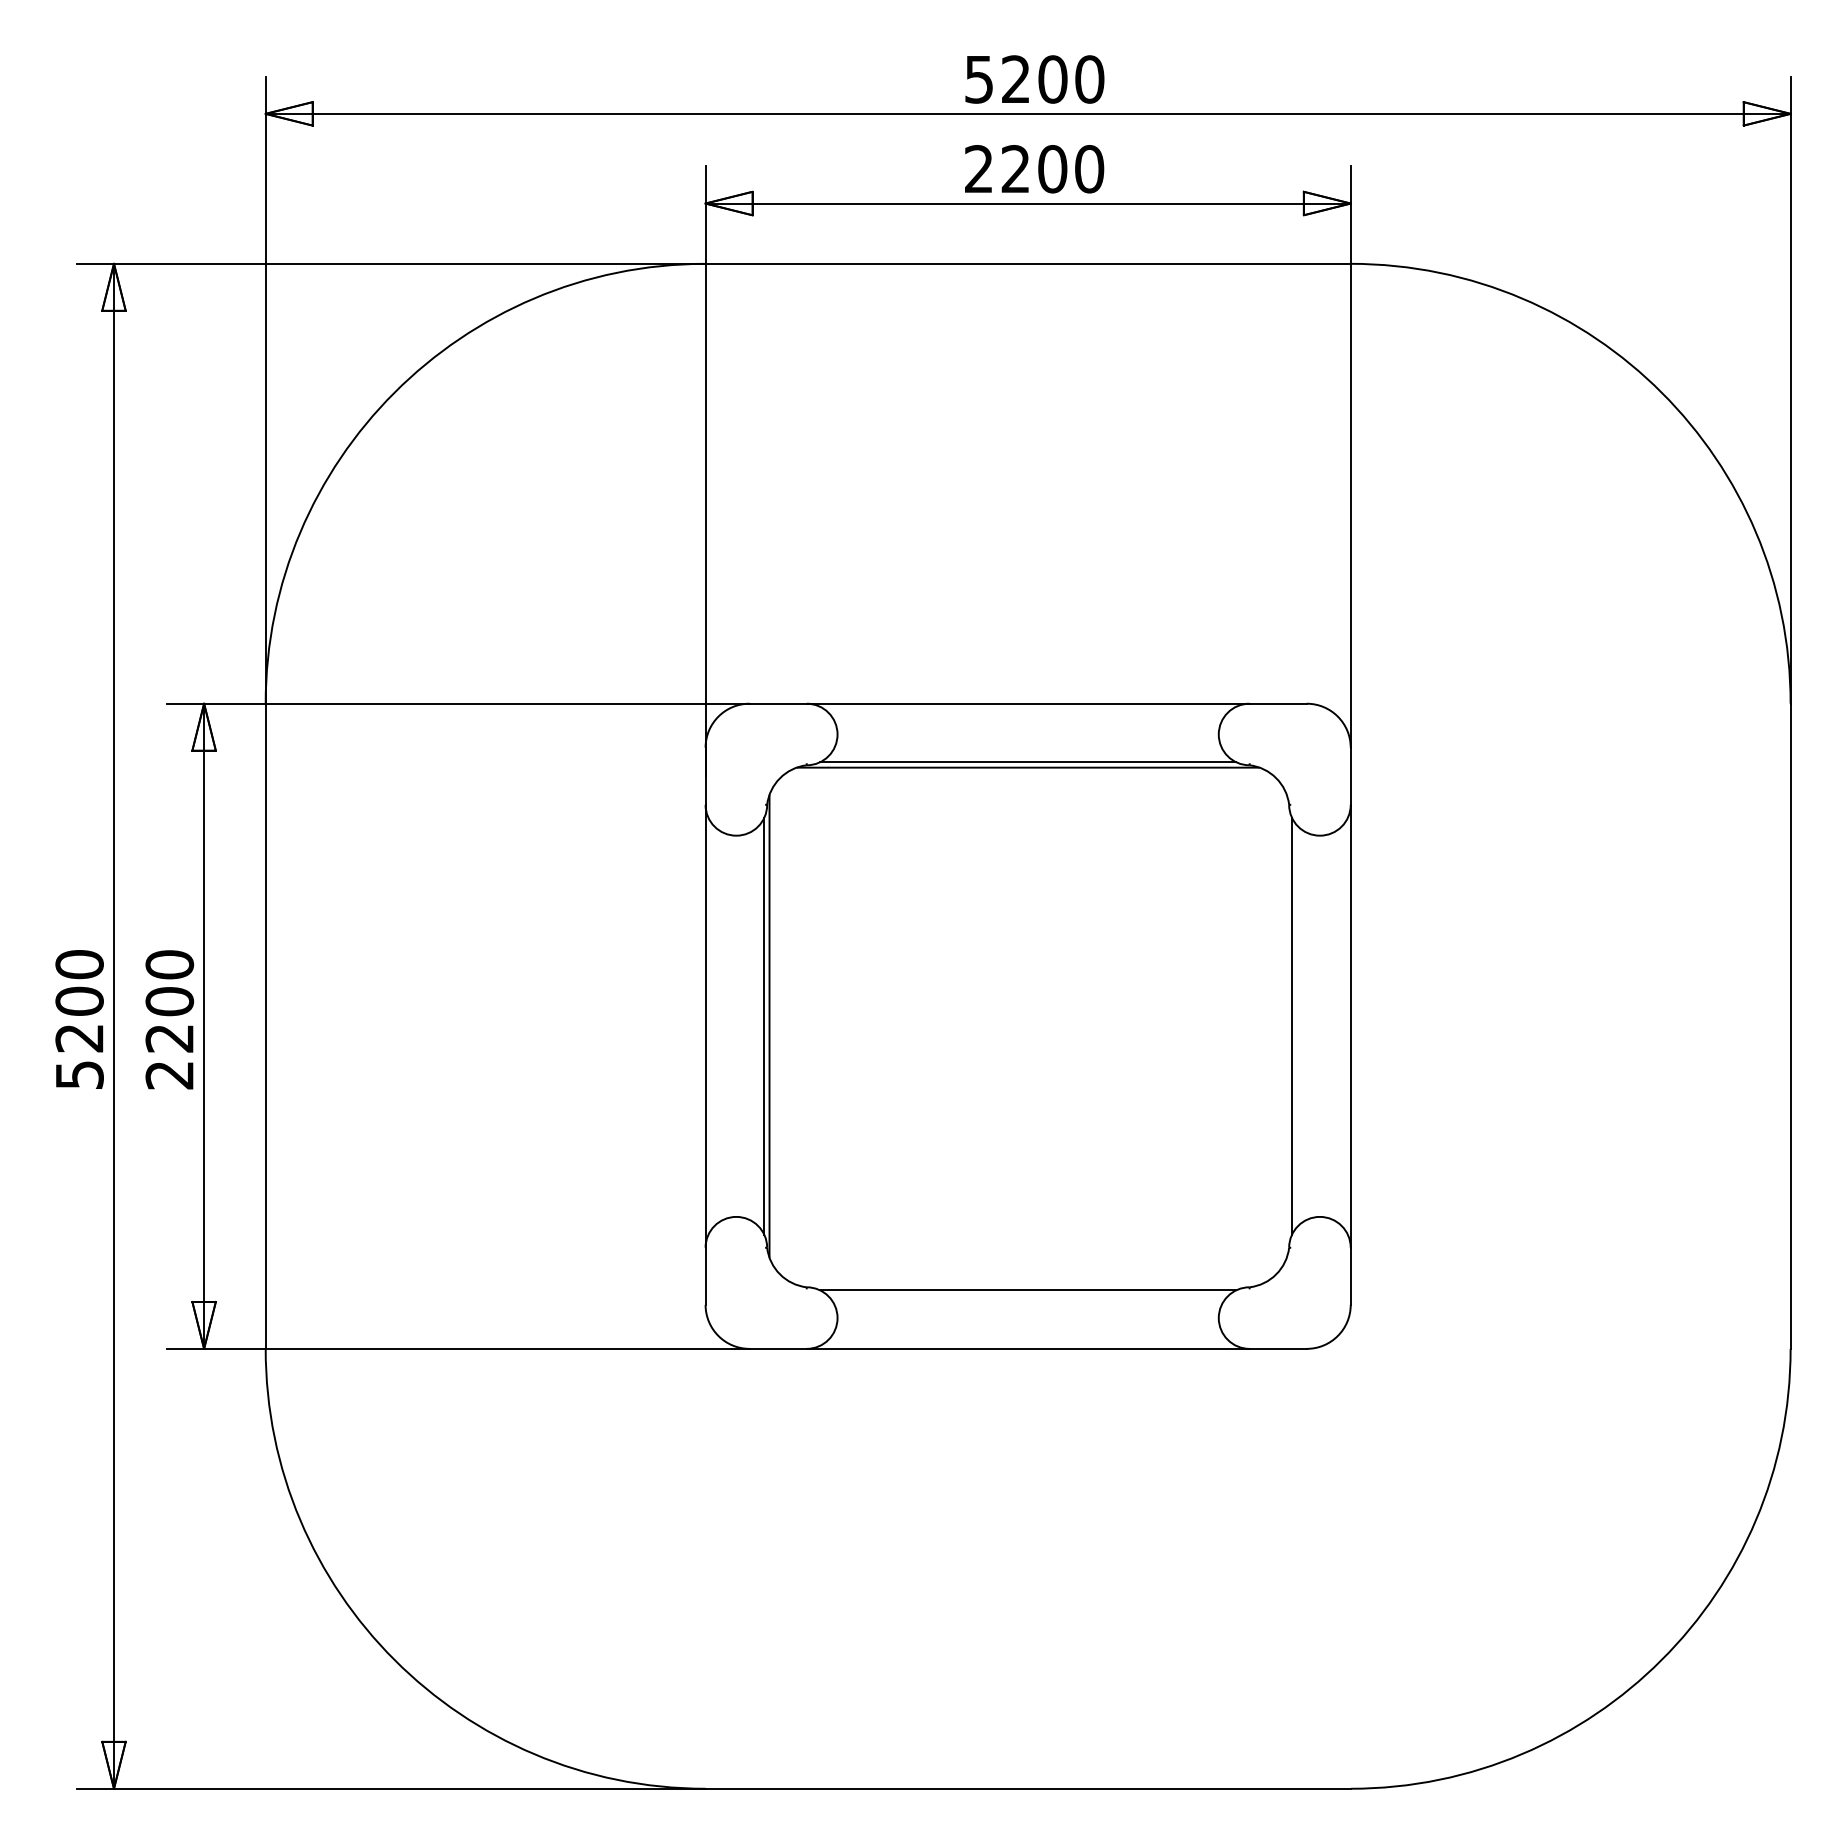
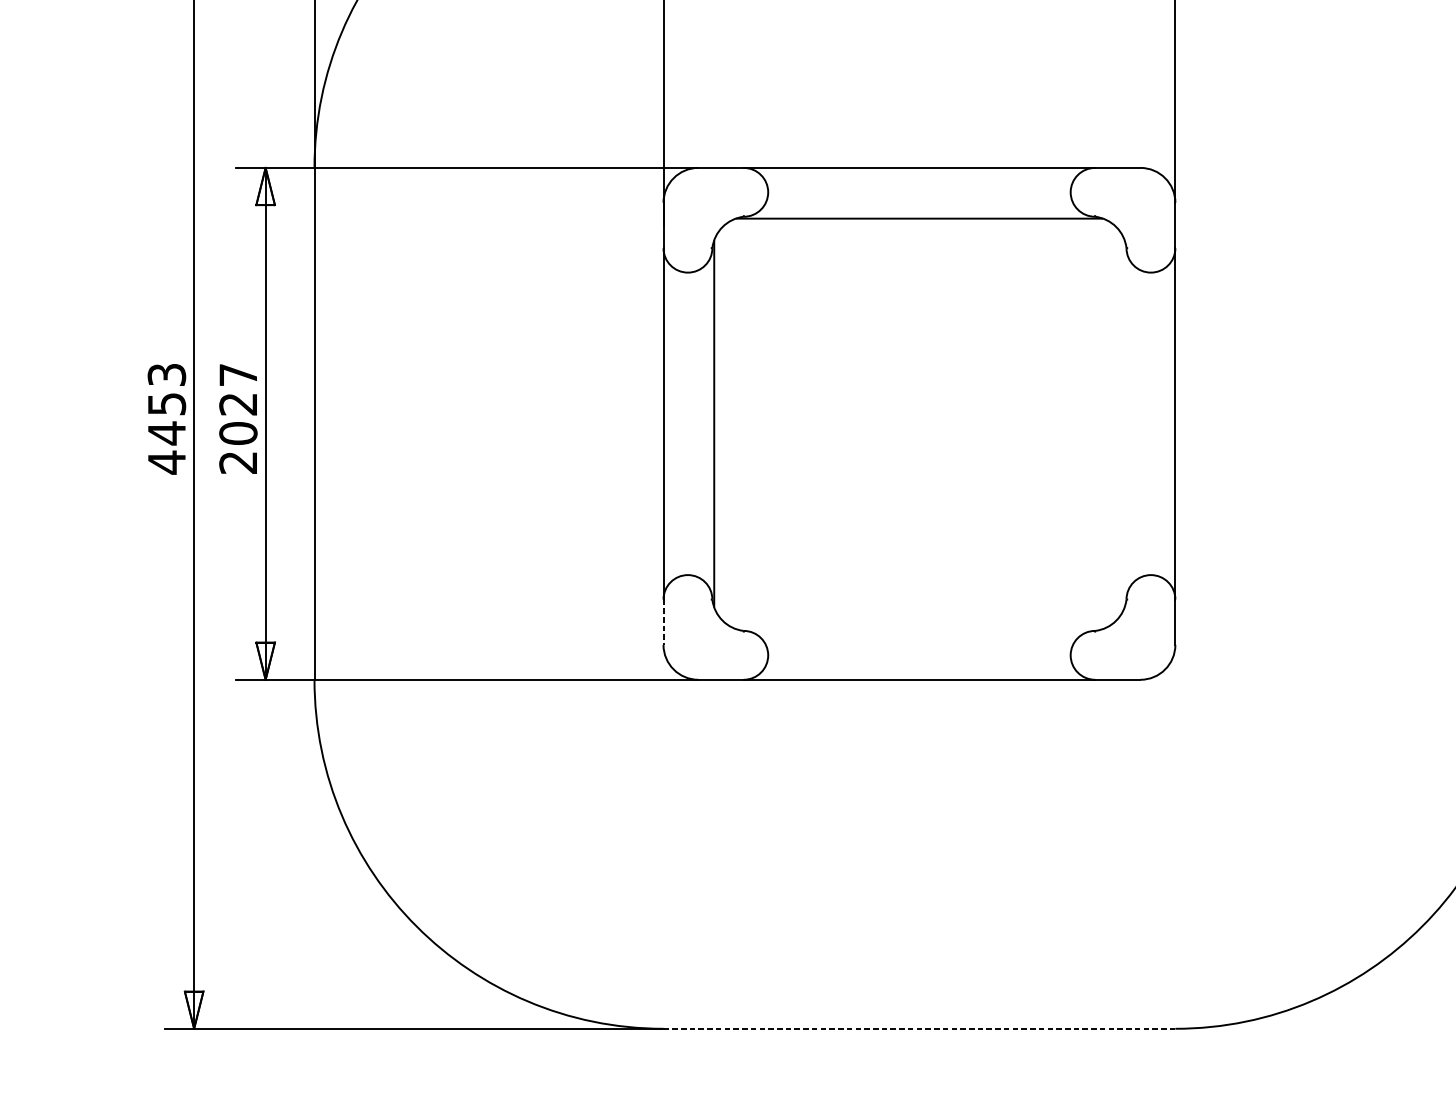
line: (1027, 762) -> (918, 214), removed
text: (169, 1001) -> (238, 404), 2200 -> 2027
text: (79, 1020) -> (166, 419), 5200 -> 4453
line: (764, 1026) -> (710, 424), removed
line: (1292, 1026) -> (1129, 424), removed
line: (705, 1276) -> (663, 622), solid -> dashed
line: (1027, 1290) -> (918, 633), removed
line: (1028, 1788) -> (919, 1028), solid -> dashed

